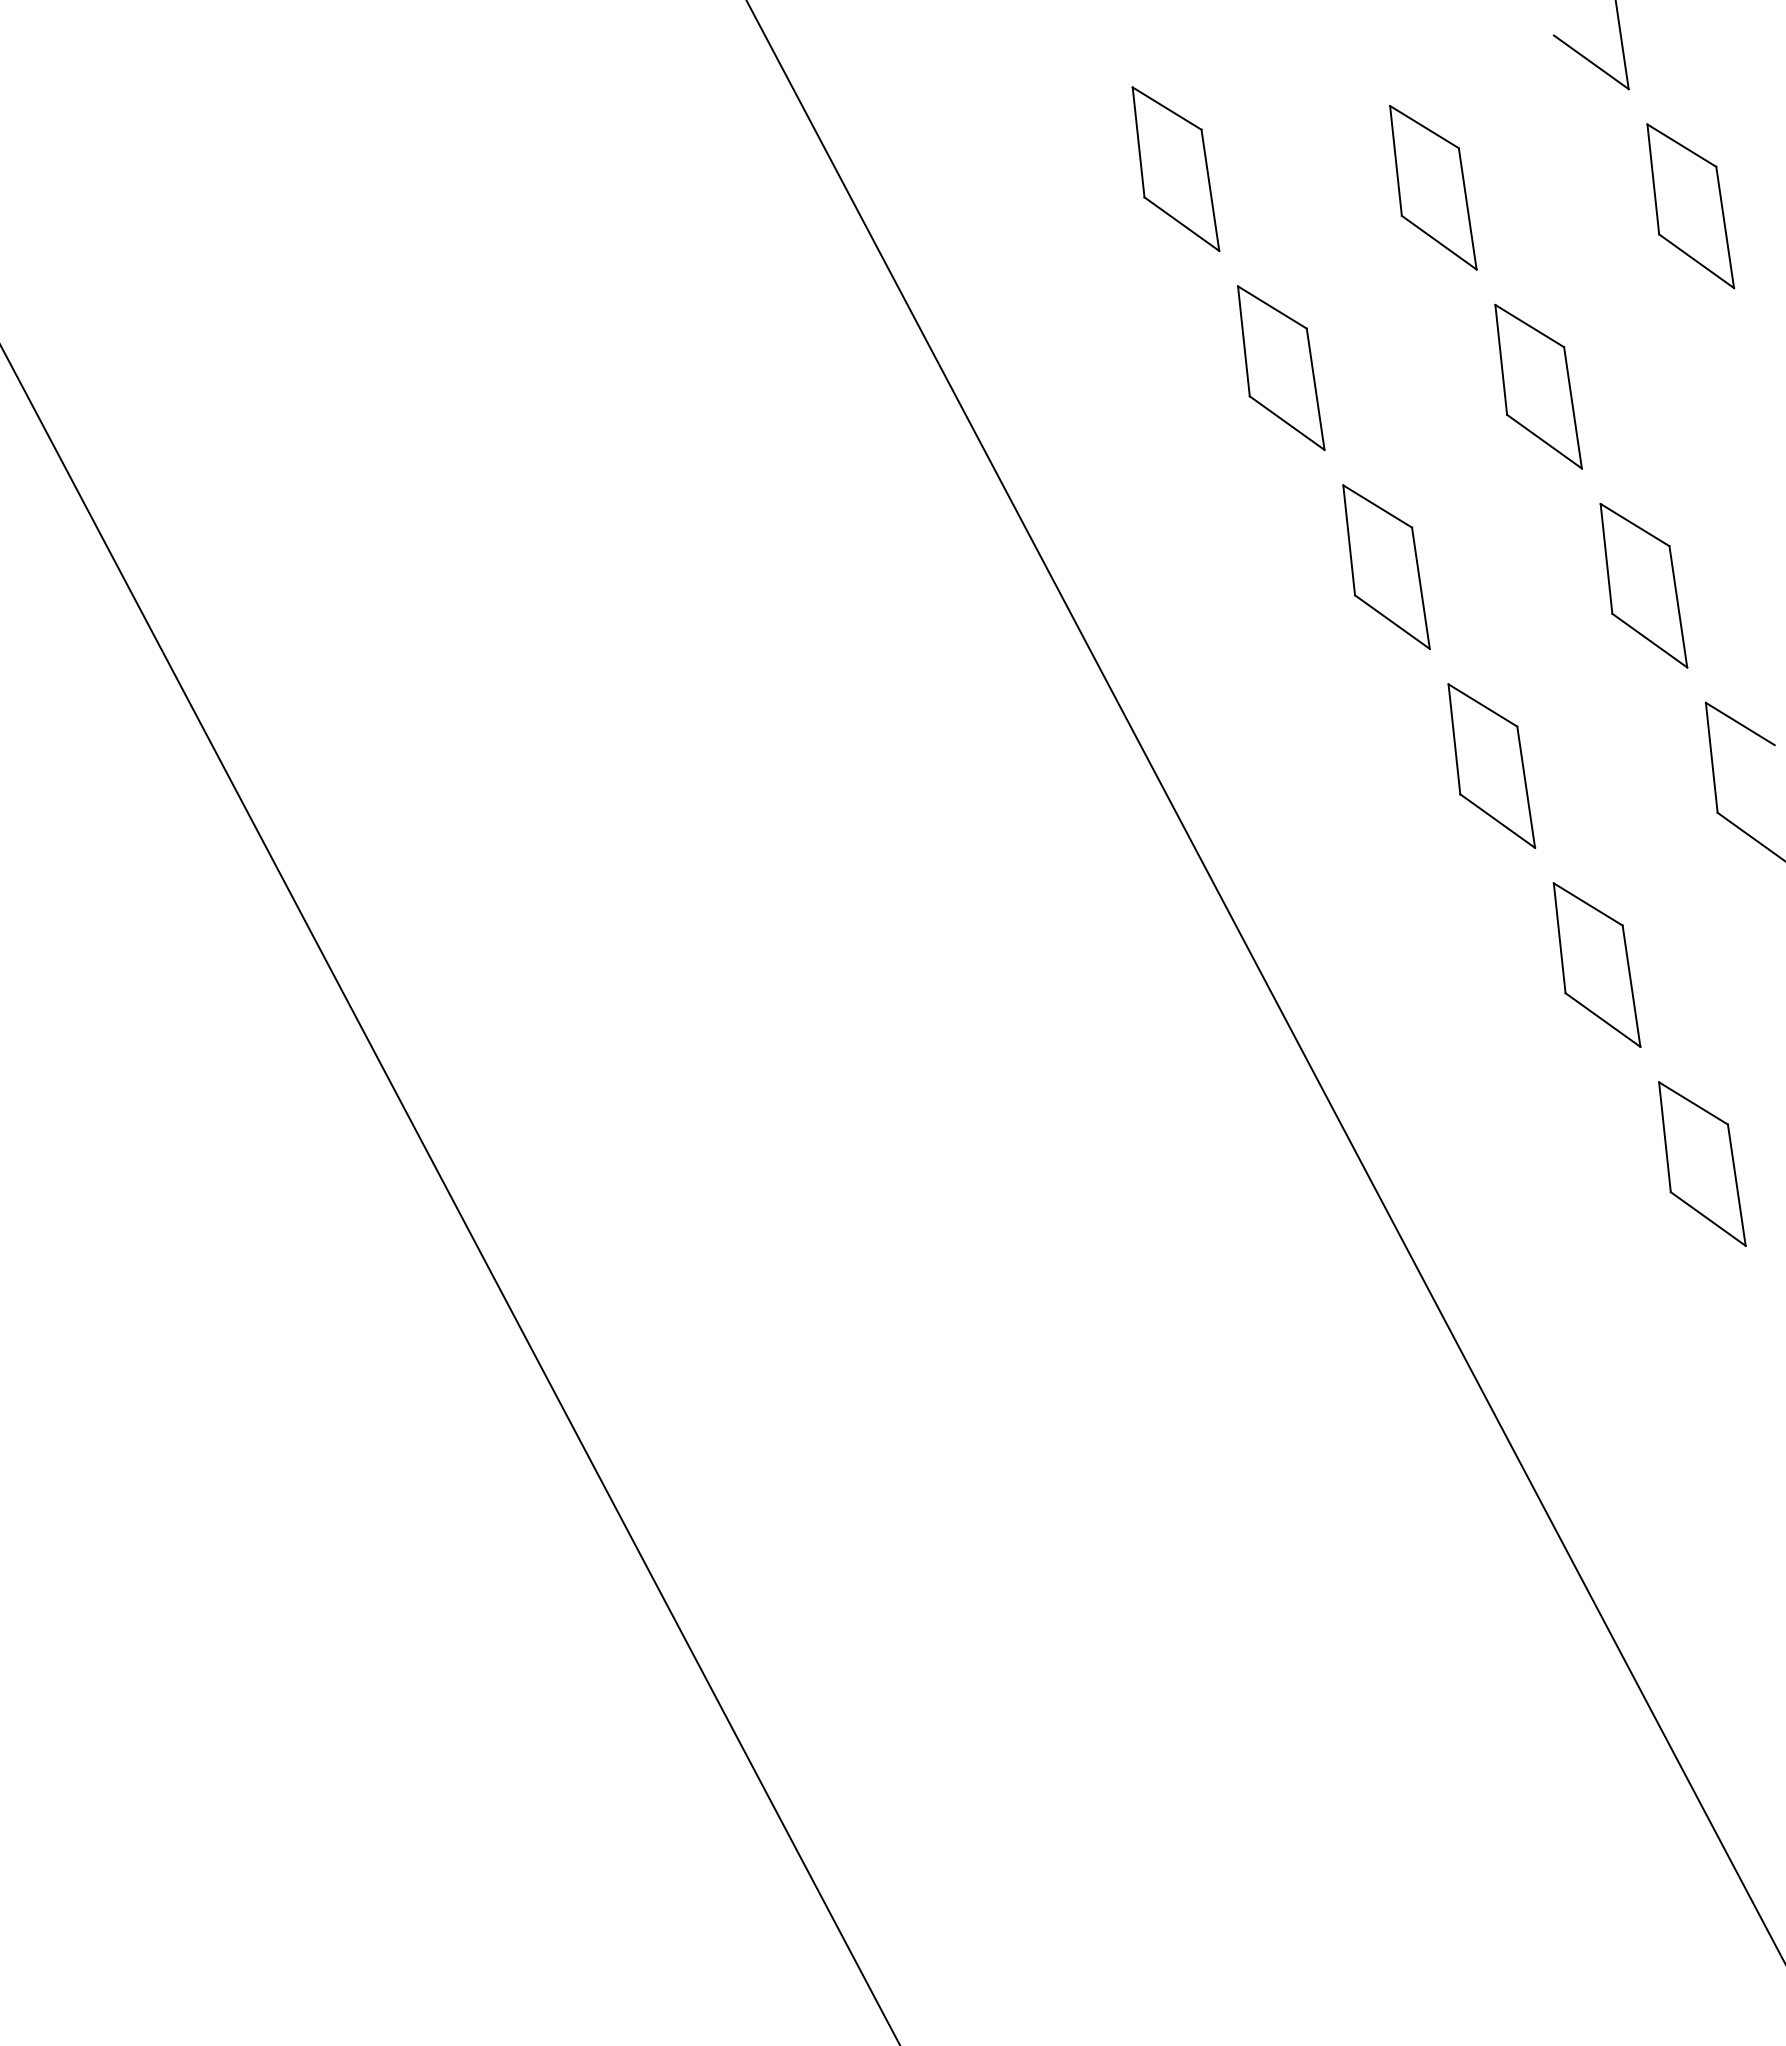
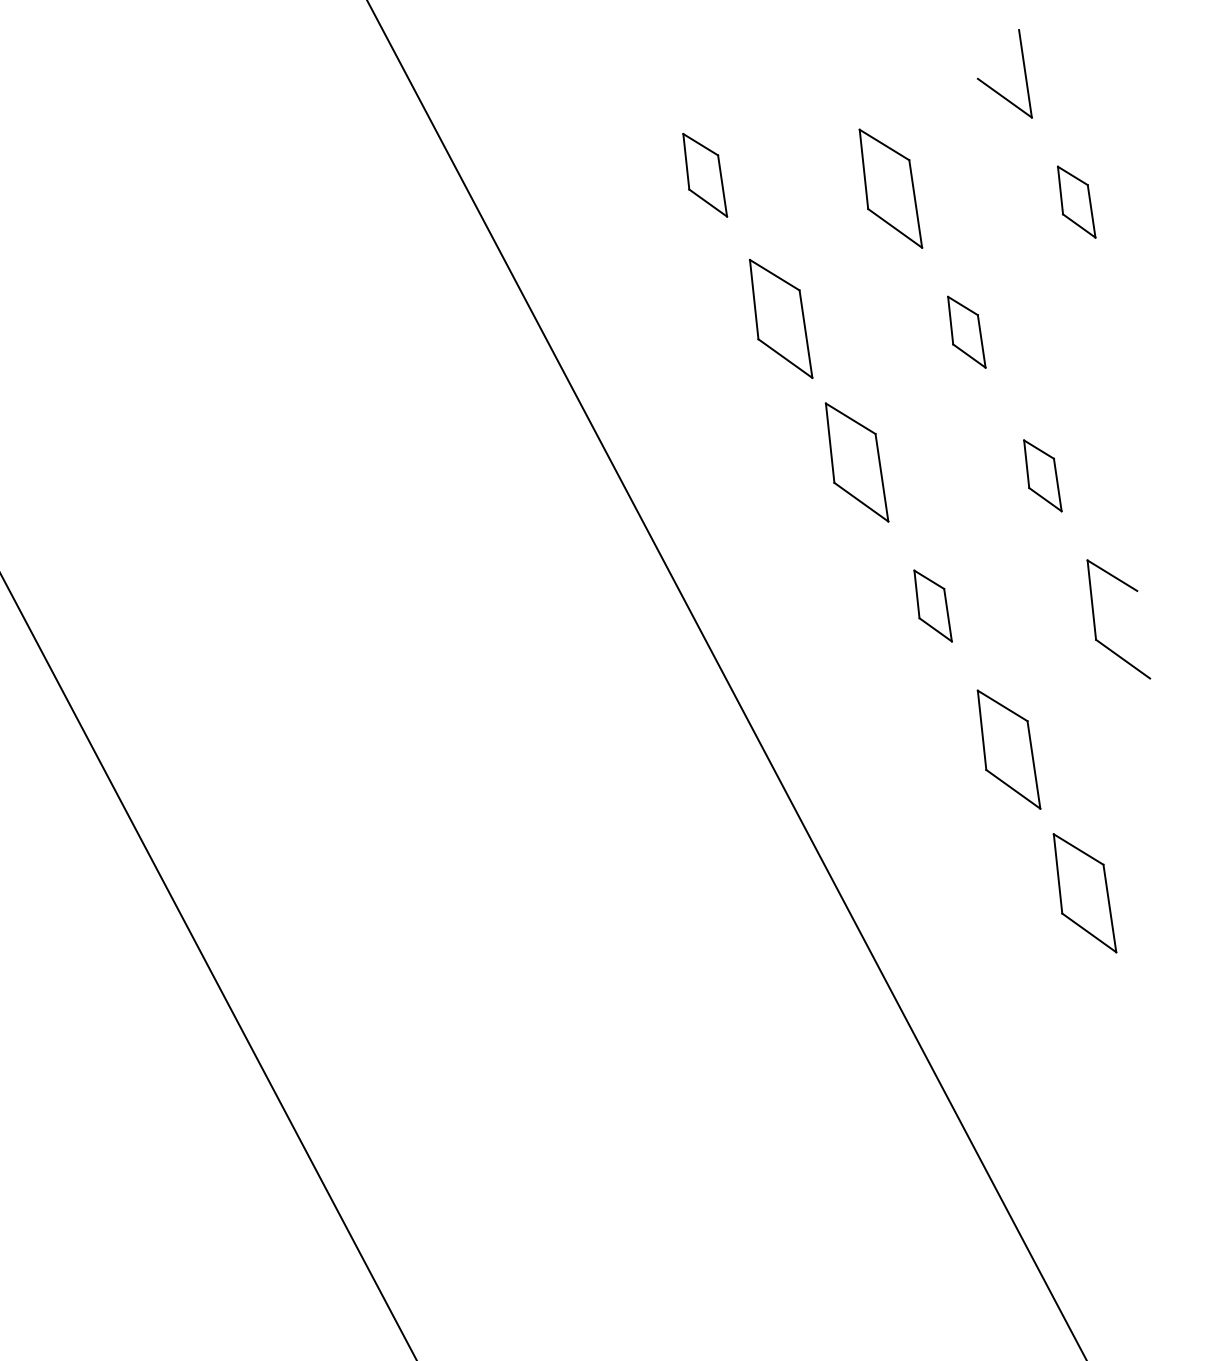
part: (1175, 168) -> (704, 174), size x0.7
part: (1690, 206) -> (1076, 202), size x0.6
part: (1538, 386) -> (966, 332), size x0.6
part: (1643, 585) -> (1042, 475), size x0.6
part: (1491, 765) -> (932, 605), size x0.6

